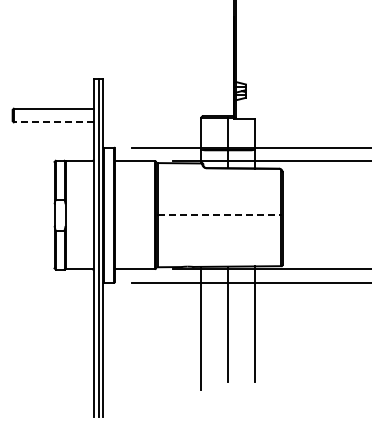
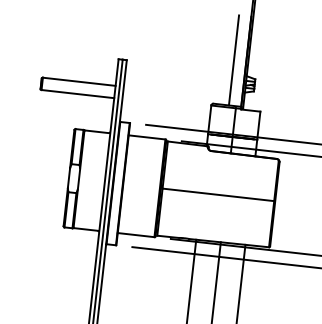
line: (220, 66) -> (234, 60), added
line: (53, 122) -> (77, 94), dashed -> solid
line: (219, 215) -> (218, 195), dashed -> solid

